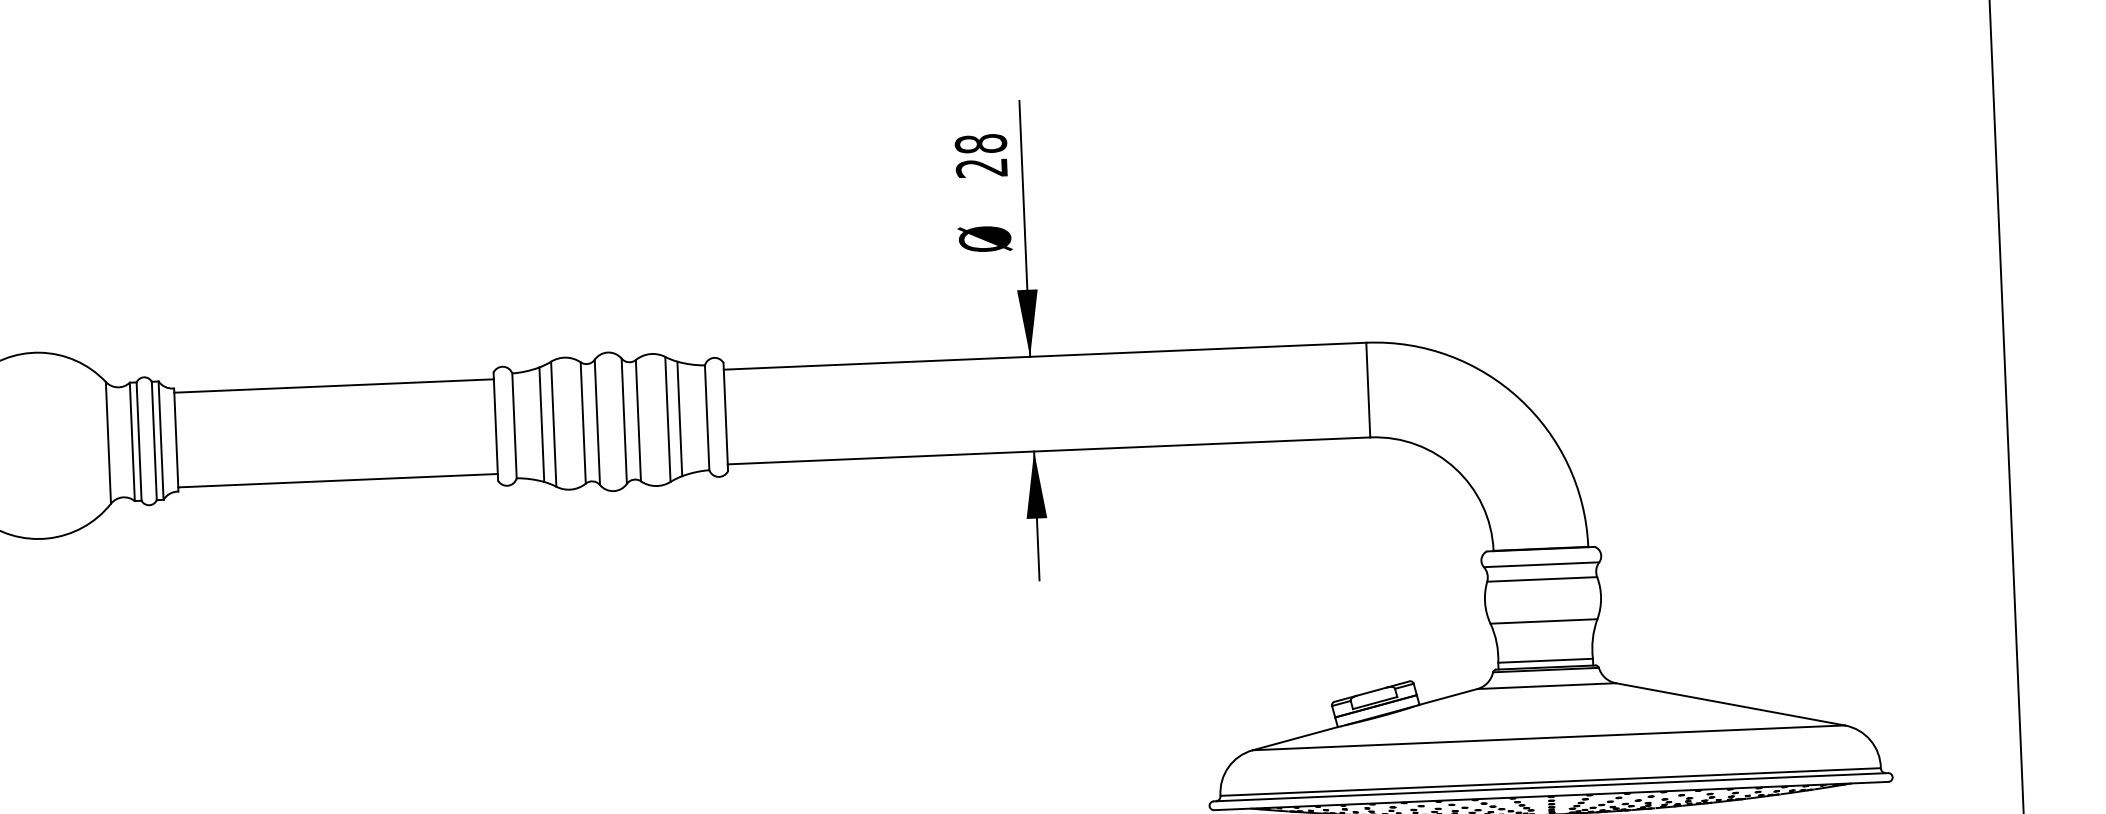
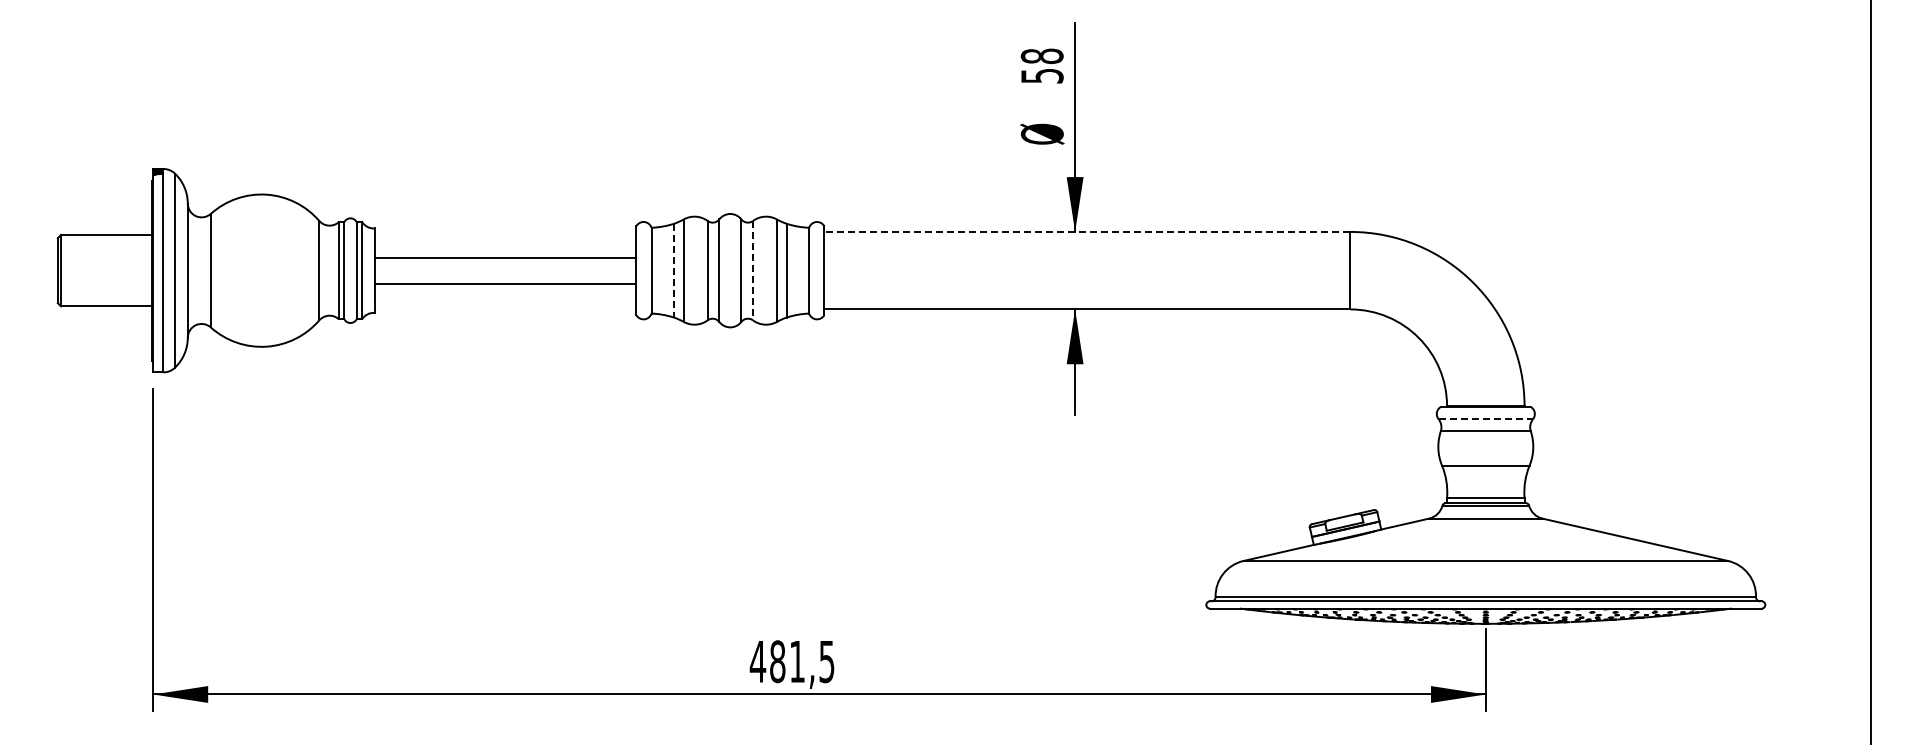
text: (981, 168) -> (1041, 76), 28 -> 58
line: (1045, 355) -> (1087, 231), solid -> dashed
line: (334, 385) -> (505, 257), moved
line: (637, 420) -> (752, 270), solid -> dashed
line: (541, 424) -> (673, 270), solid -> dashed
line: (338, 480) -> (505, 284), moved
line: (1542, 564) -> (1486, 419), solid -> dashed

